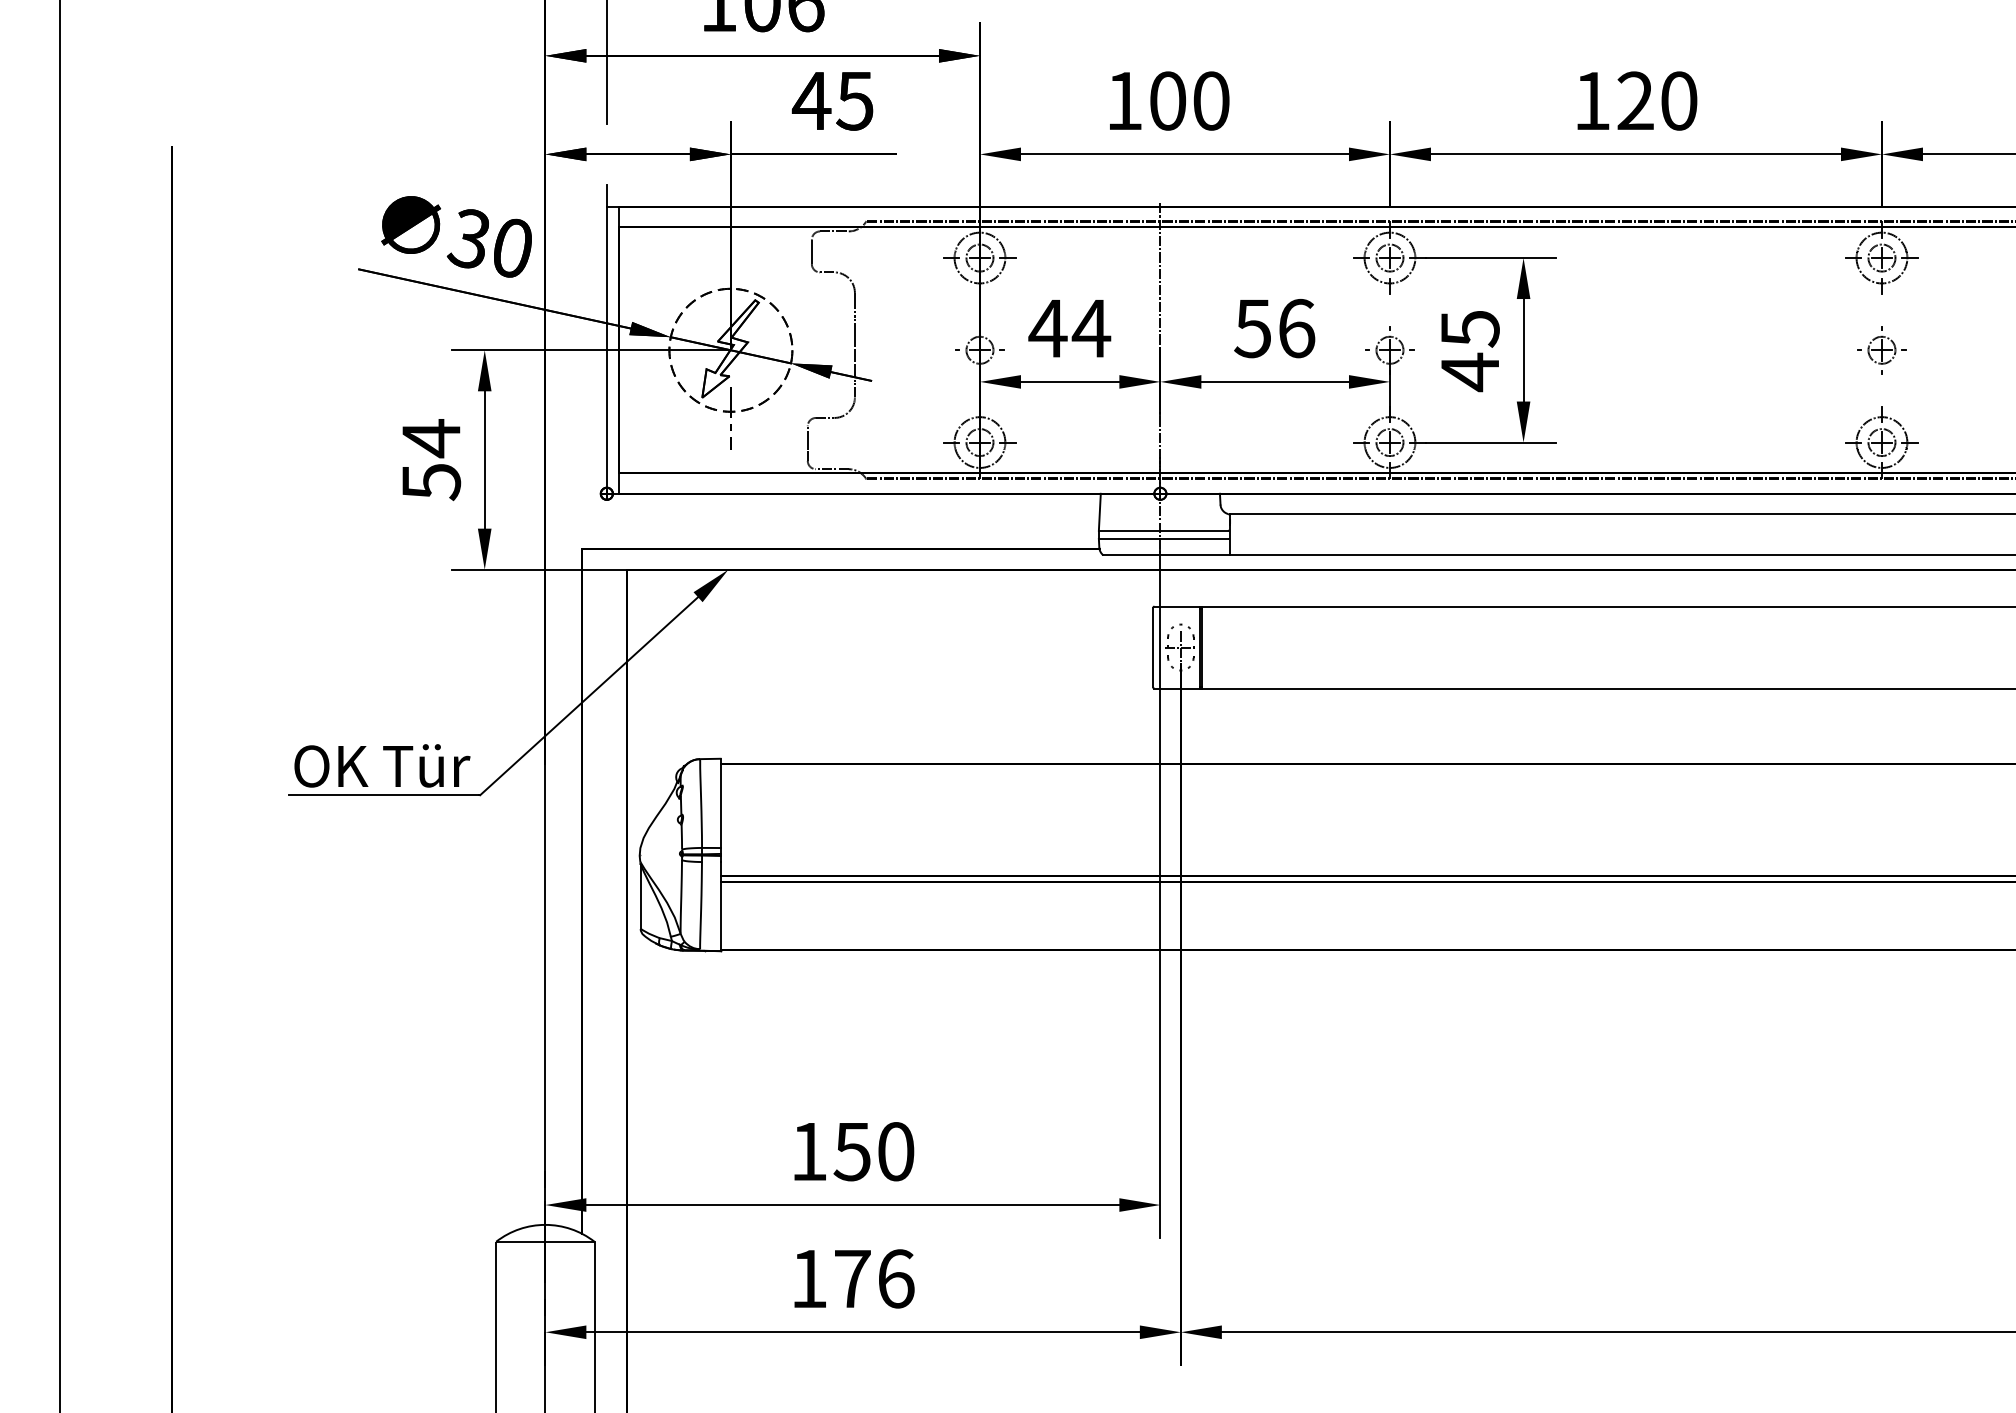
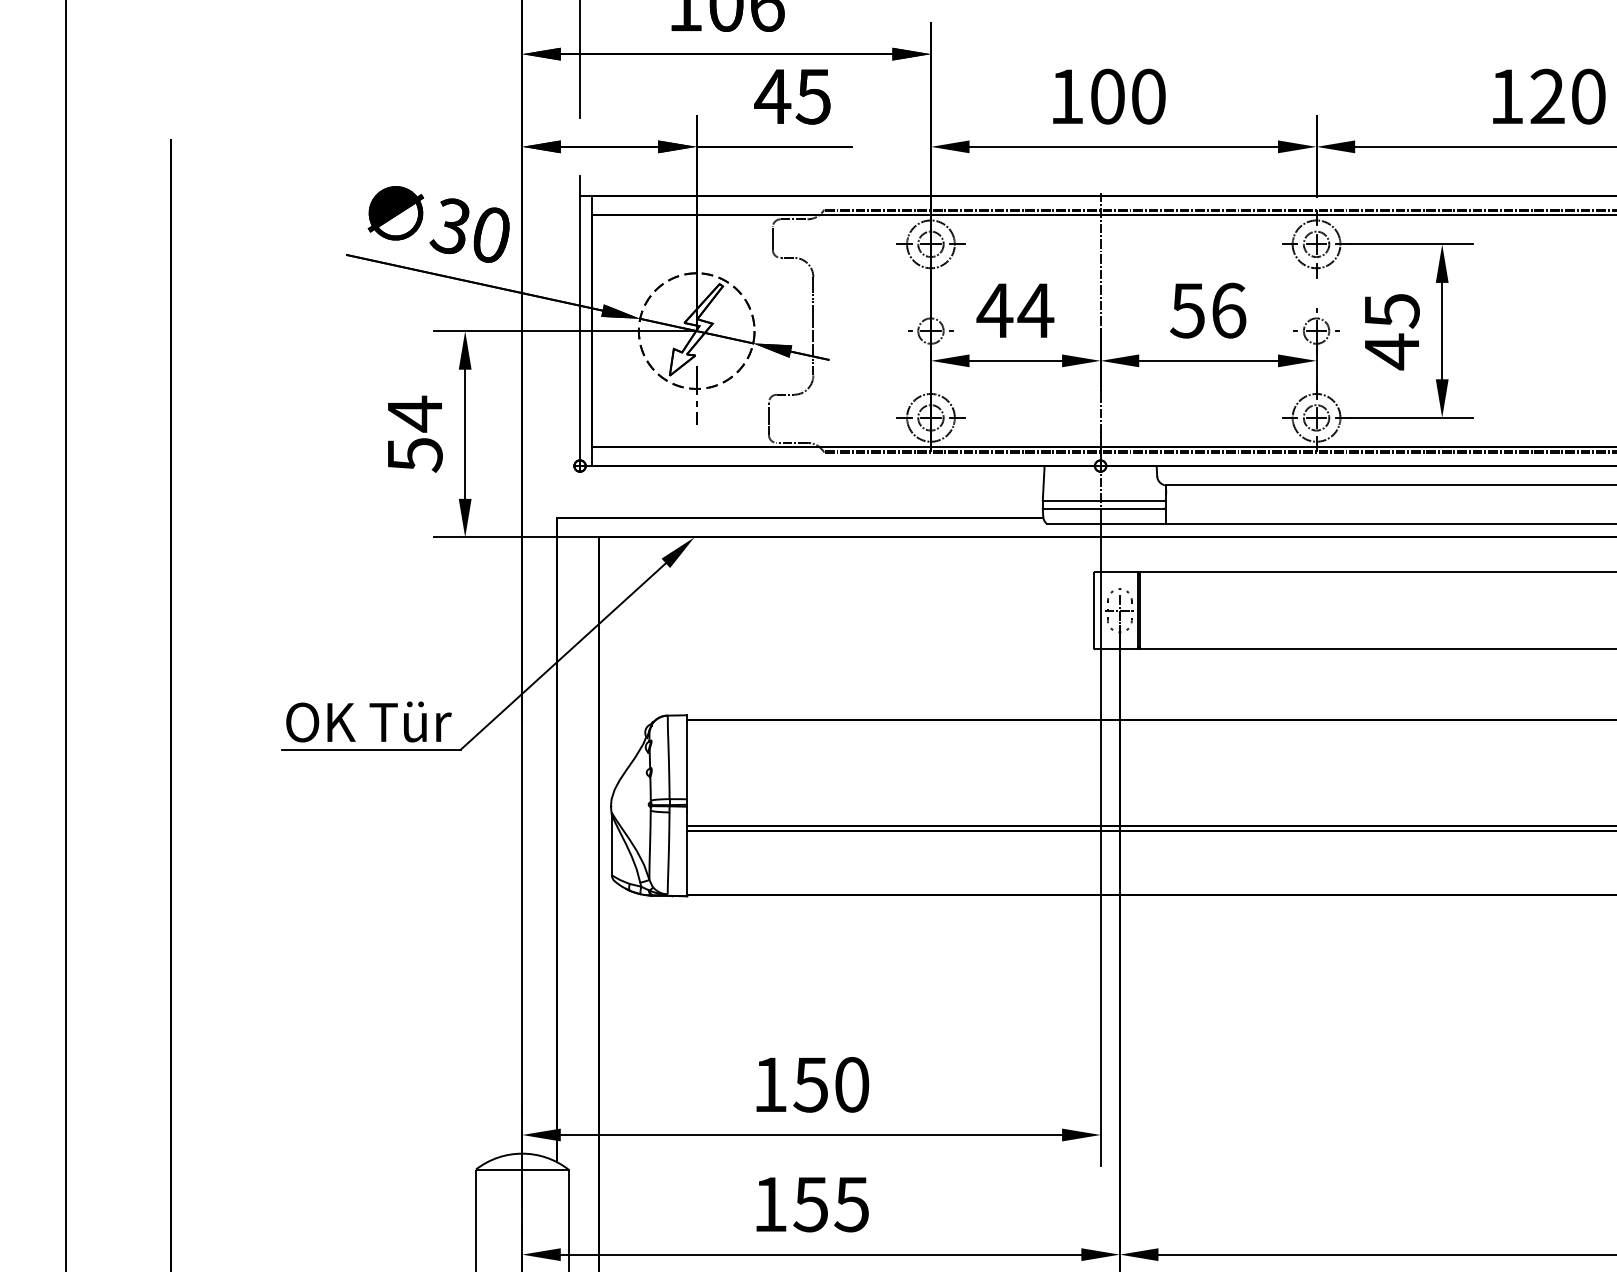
text: (873, 1278) -> (830, 1204), 176 -> 155

